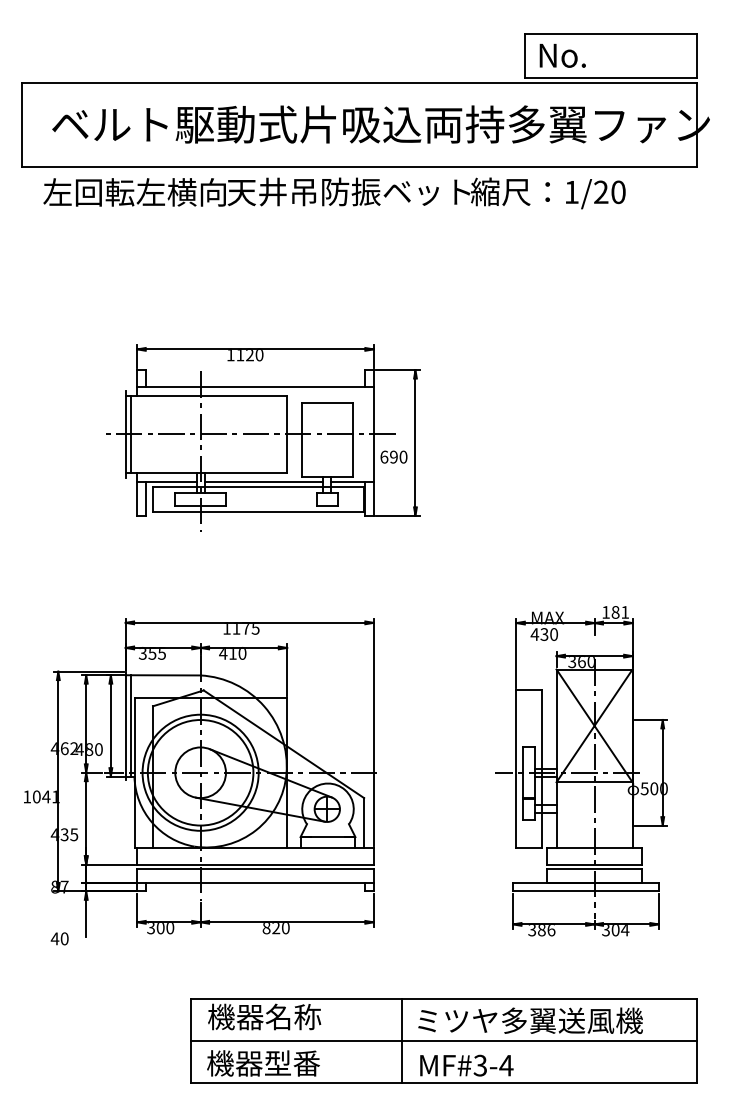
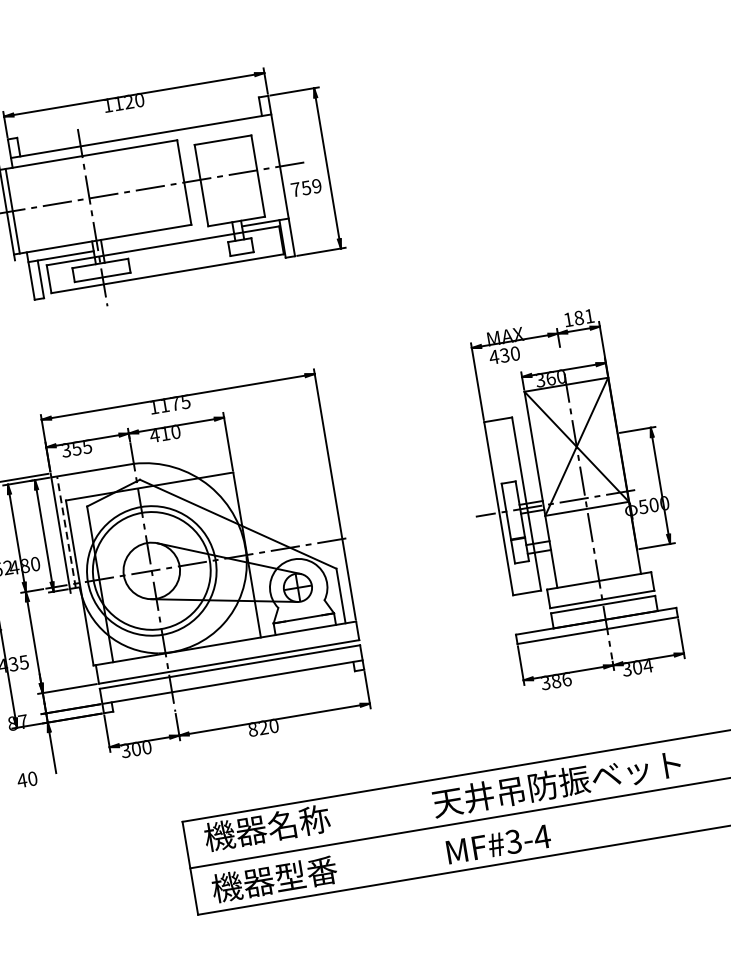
text: (393, 456) -> (305, 187), 690 -> 759
line: (263, 481) -> (167, 238), removed
line: (130, 725) -> (65, 531), solid -> dashed
text: (528, 1020) -> (558, 783), ミツヤ多翼送風機 -> 天井吊防振ベット
line: (401, 1041) -> (422, 829), removed

